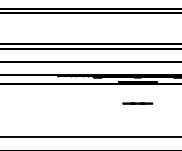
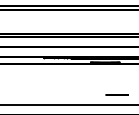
line: (136, 102) -> (116, 94), moved

